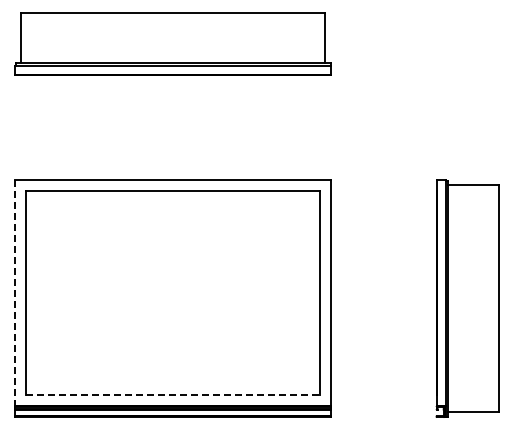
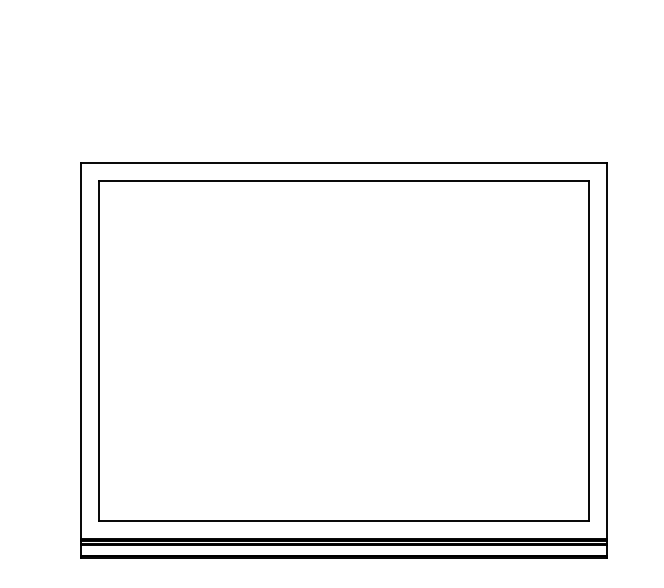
line: (15, 293) -> (80, 351), dashed -> solid
line: (173, 394) -> (344, 520), dashed -> solid

